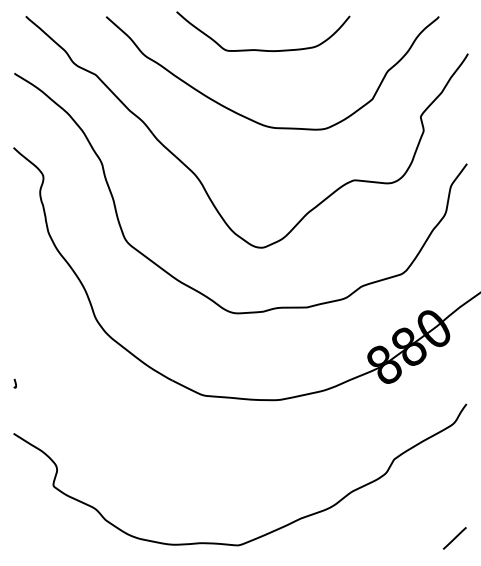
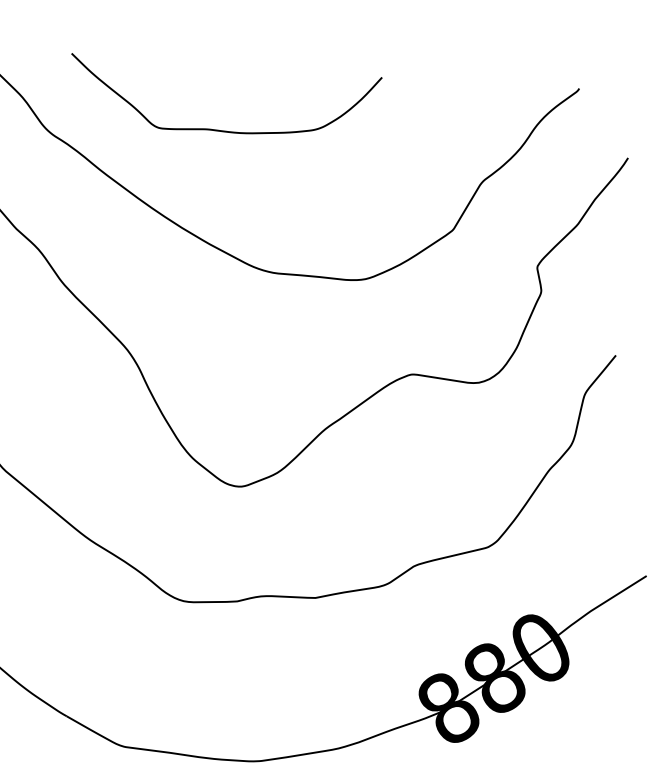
curve: (263, 49) -> (223, 129), moved

